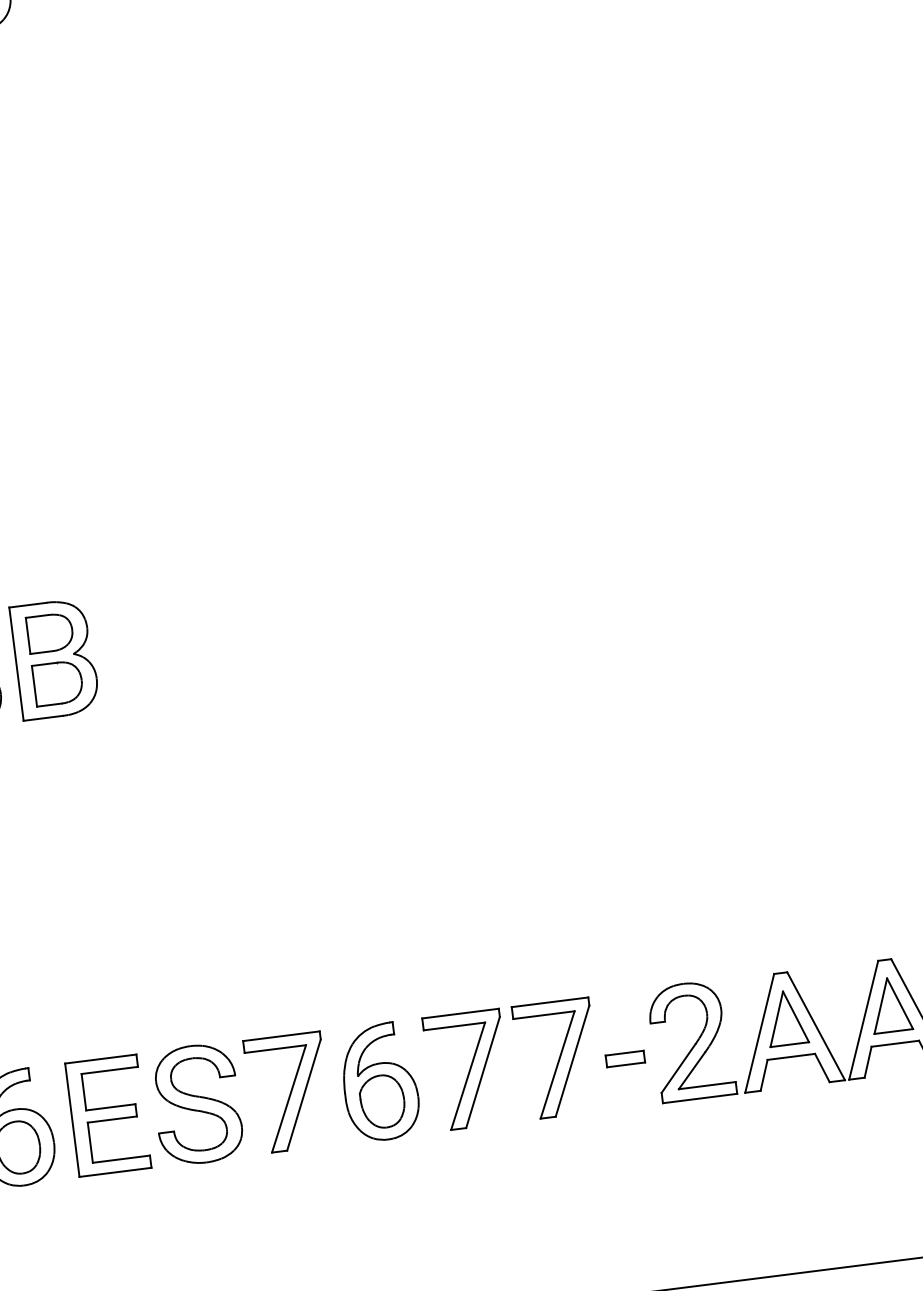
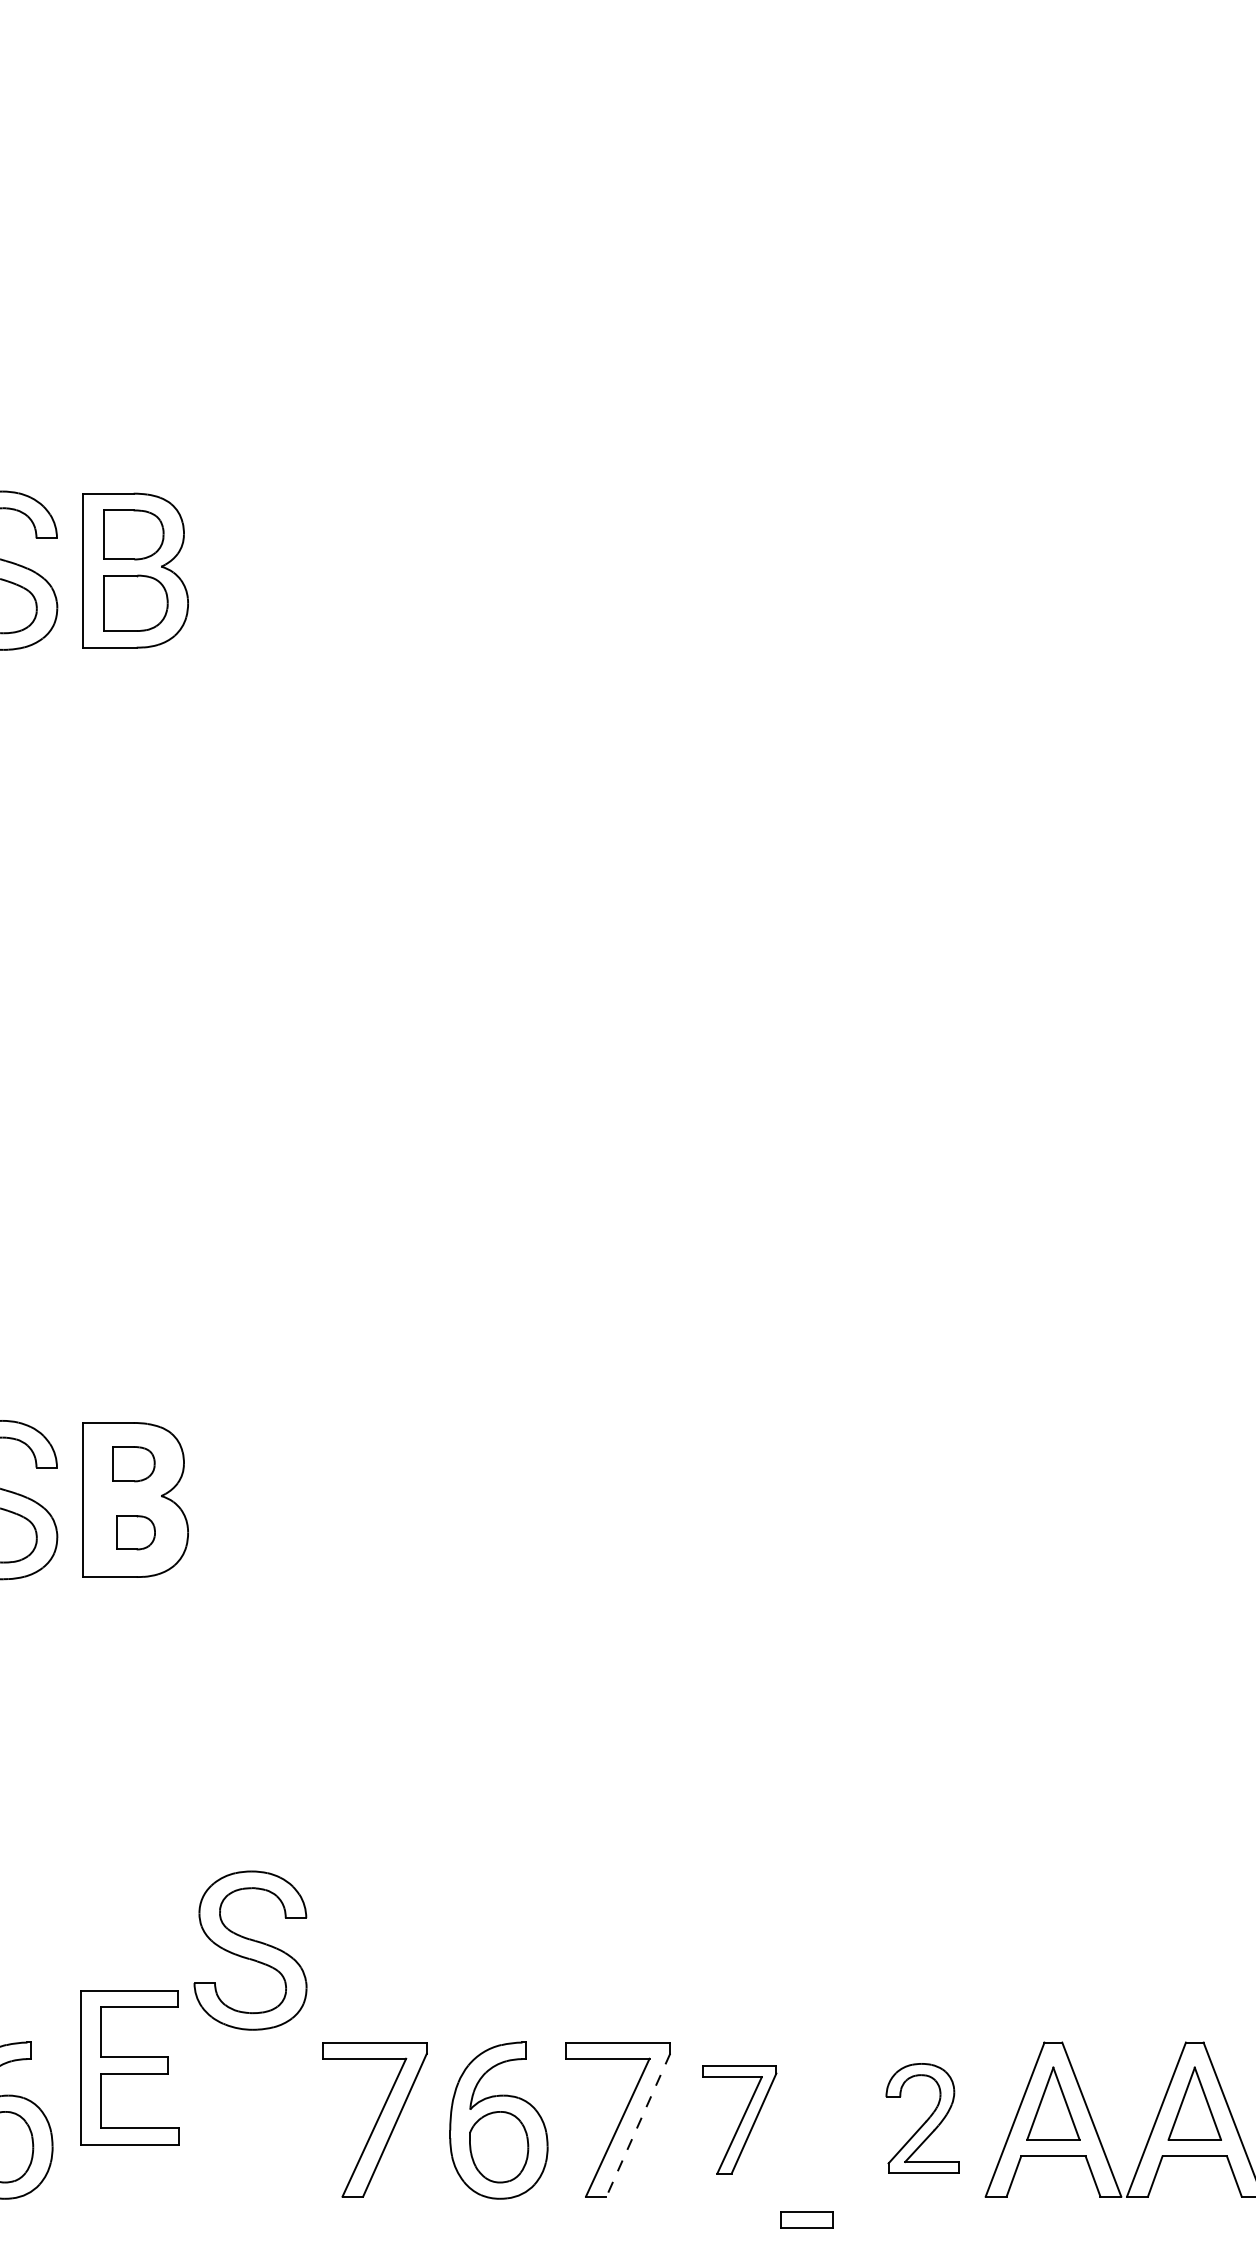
part: (50, 632) -> (133, 1463), size x0.7
part: (57, 683) -> (135, 1532), size x0.6
part: (691, 1041) -> (922, 2118), size x0.7
part: (556, 1058) -> (739, 2119), size x0.7
part: (624, 1058) -> (806, 2219), moved
line: (483, 1072) -> (638, 2125), solid -> dashed
part: (197, 1104) -> (250, 1950), moved
part: (108, 1115) -> (129, 2067), moved

